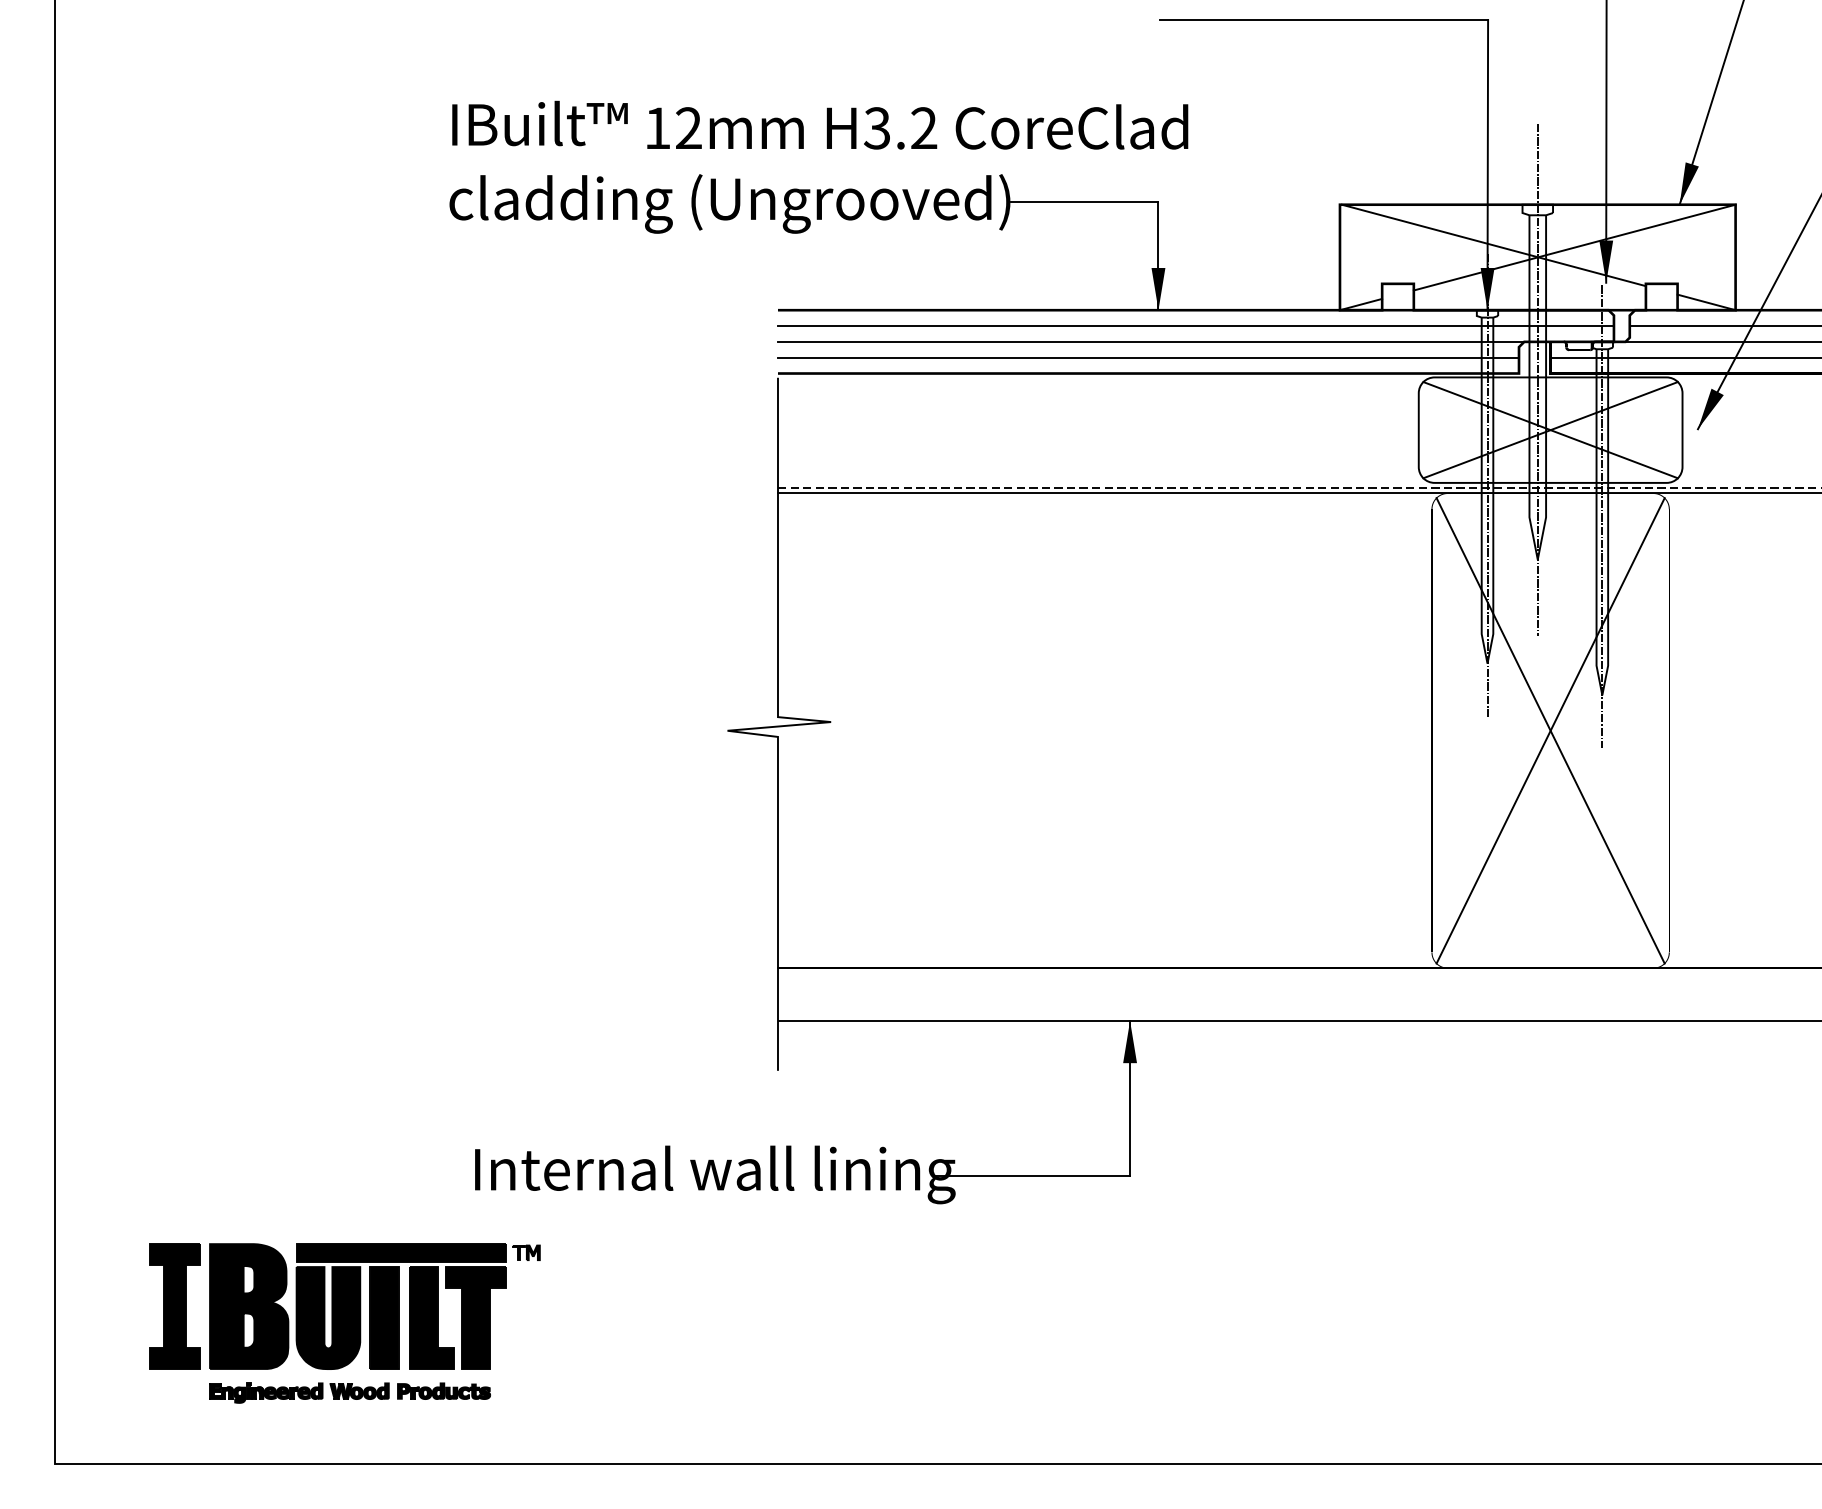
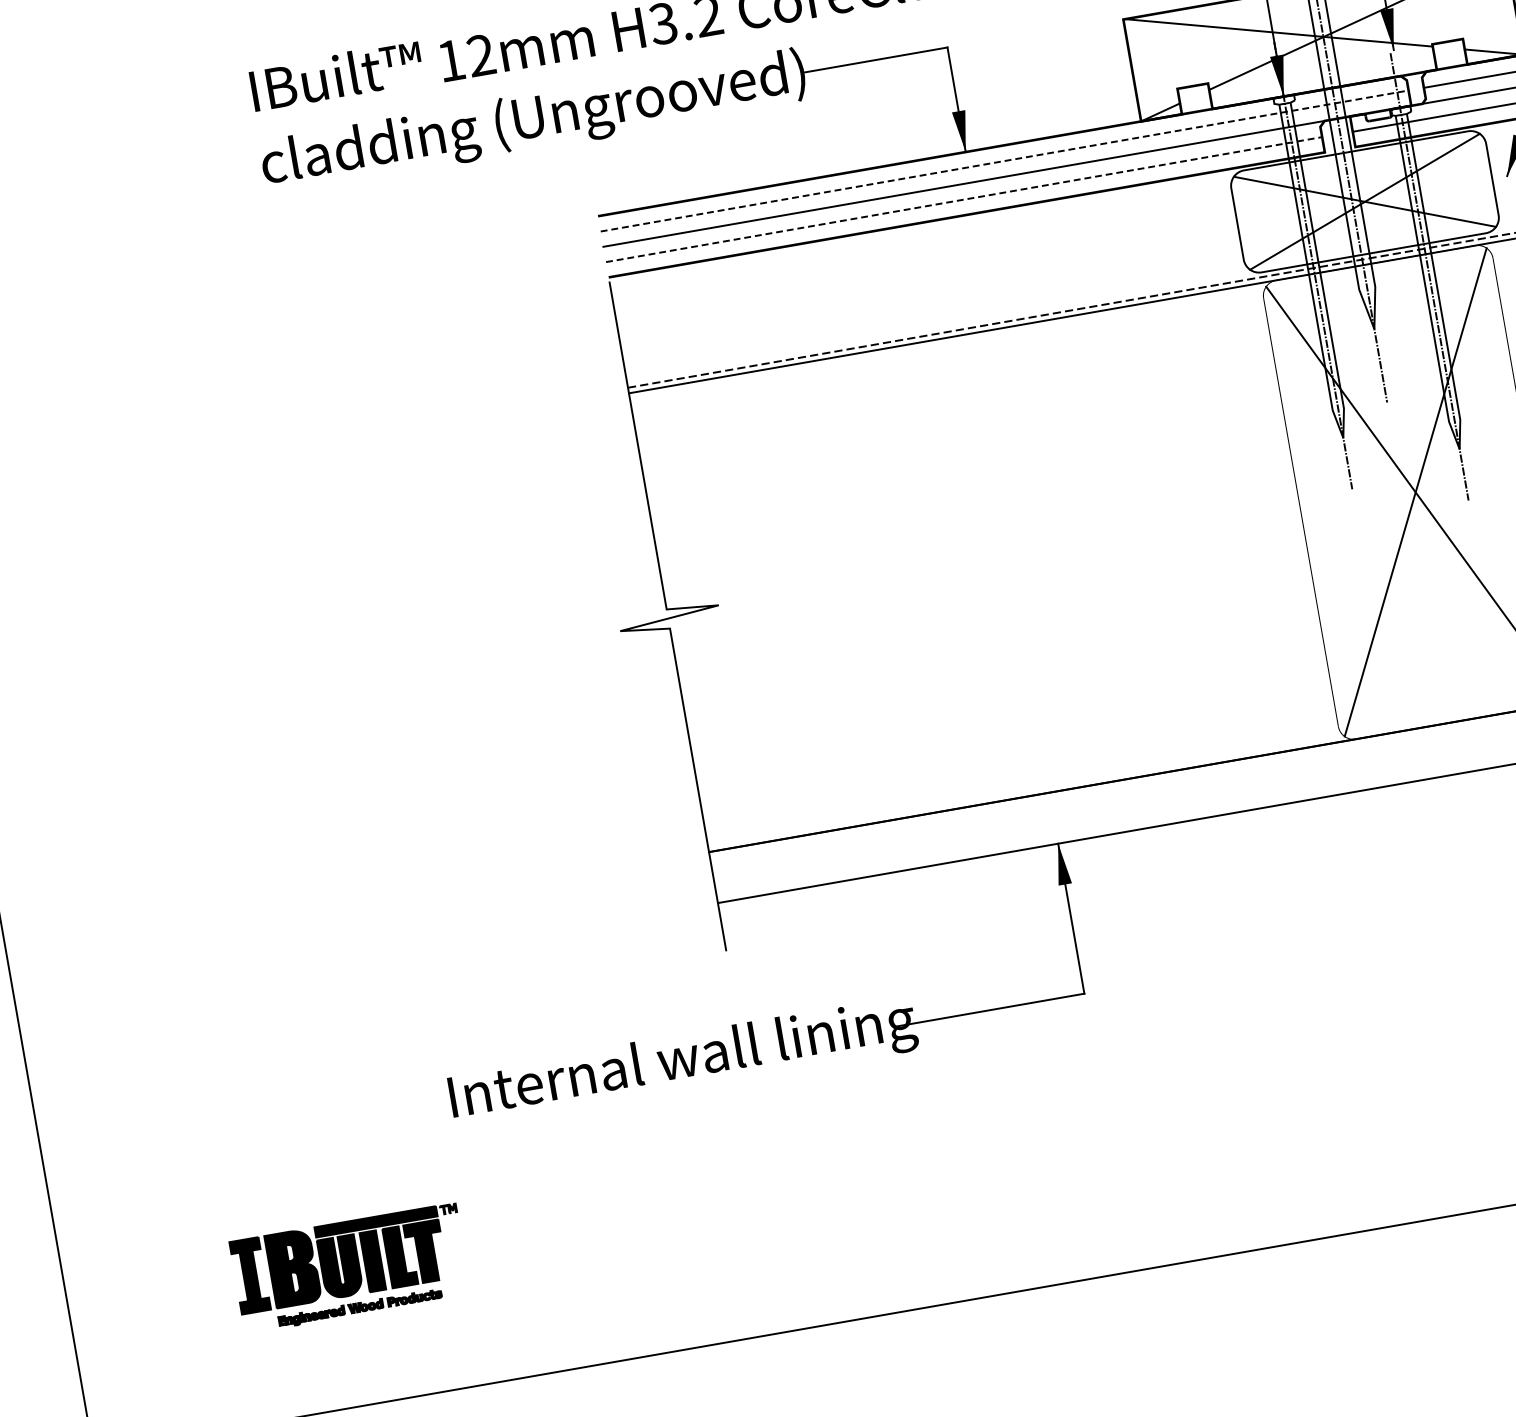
line: (1195, 326) -> (1004, 161), solid -> dashed
line: (1148, 357) -> (964, 199), solid -> dashed
part: (344, 1323) -> (350, 1268), size x0.6

